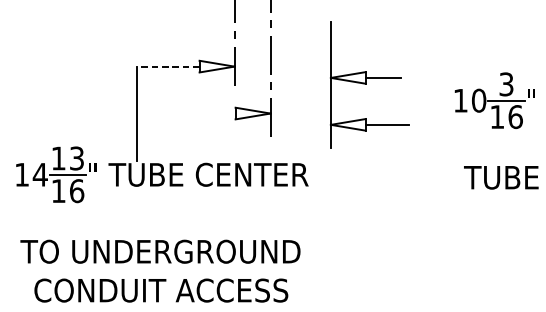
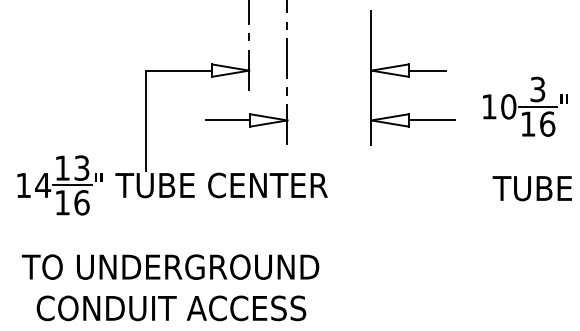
line: (168, 66) -> (179, 70), dashed -> solid
part: (369, 84) -> (412, 77), moved
line: (215, 113) -> (228, 120), added

